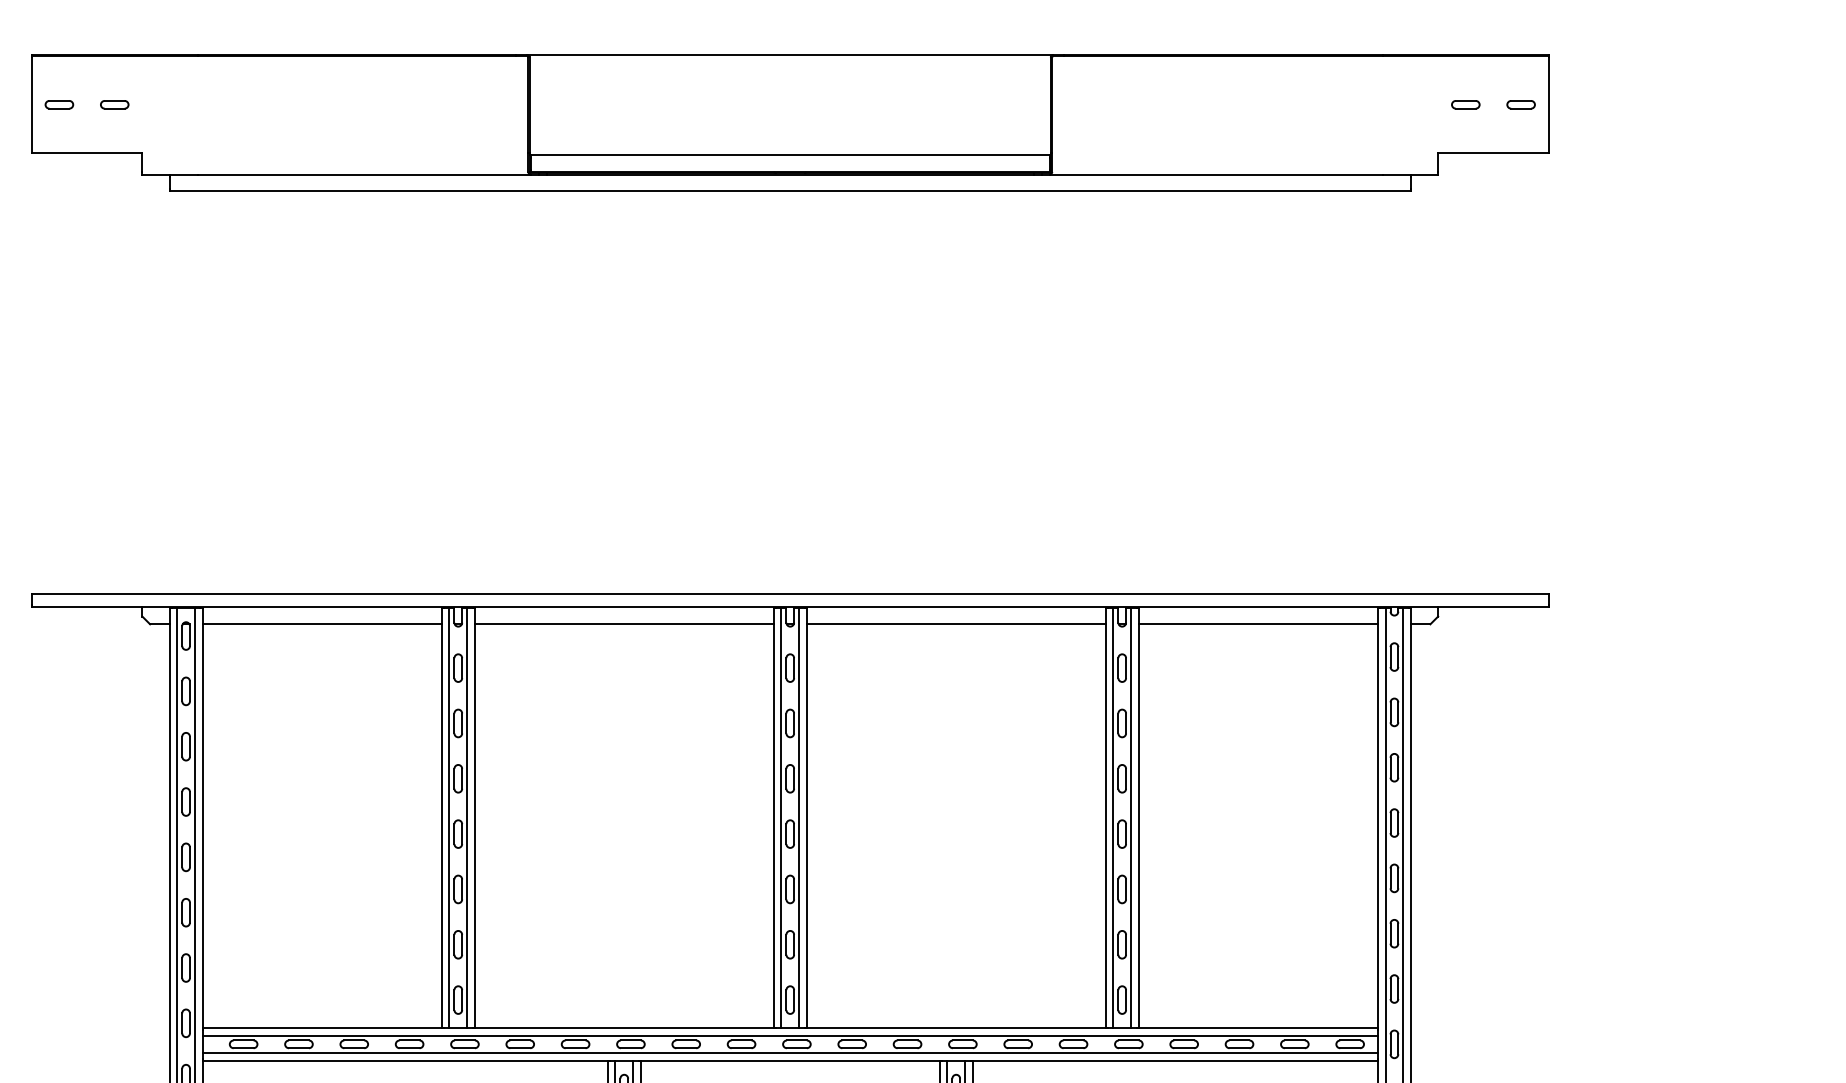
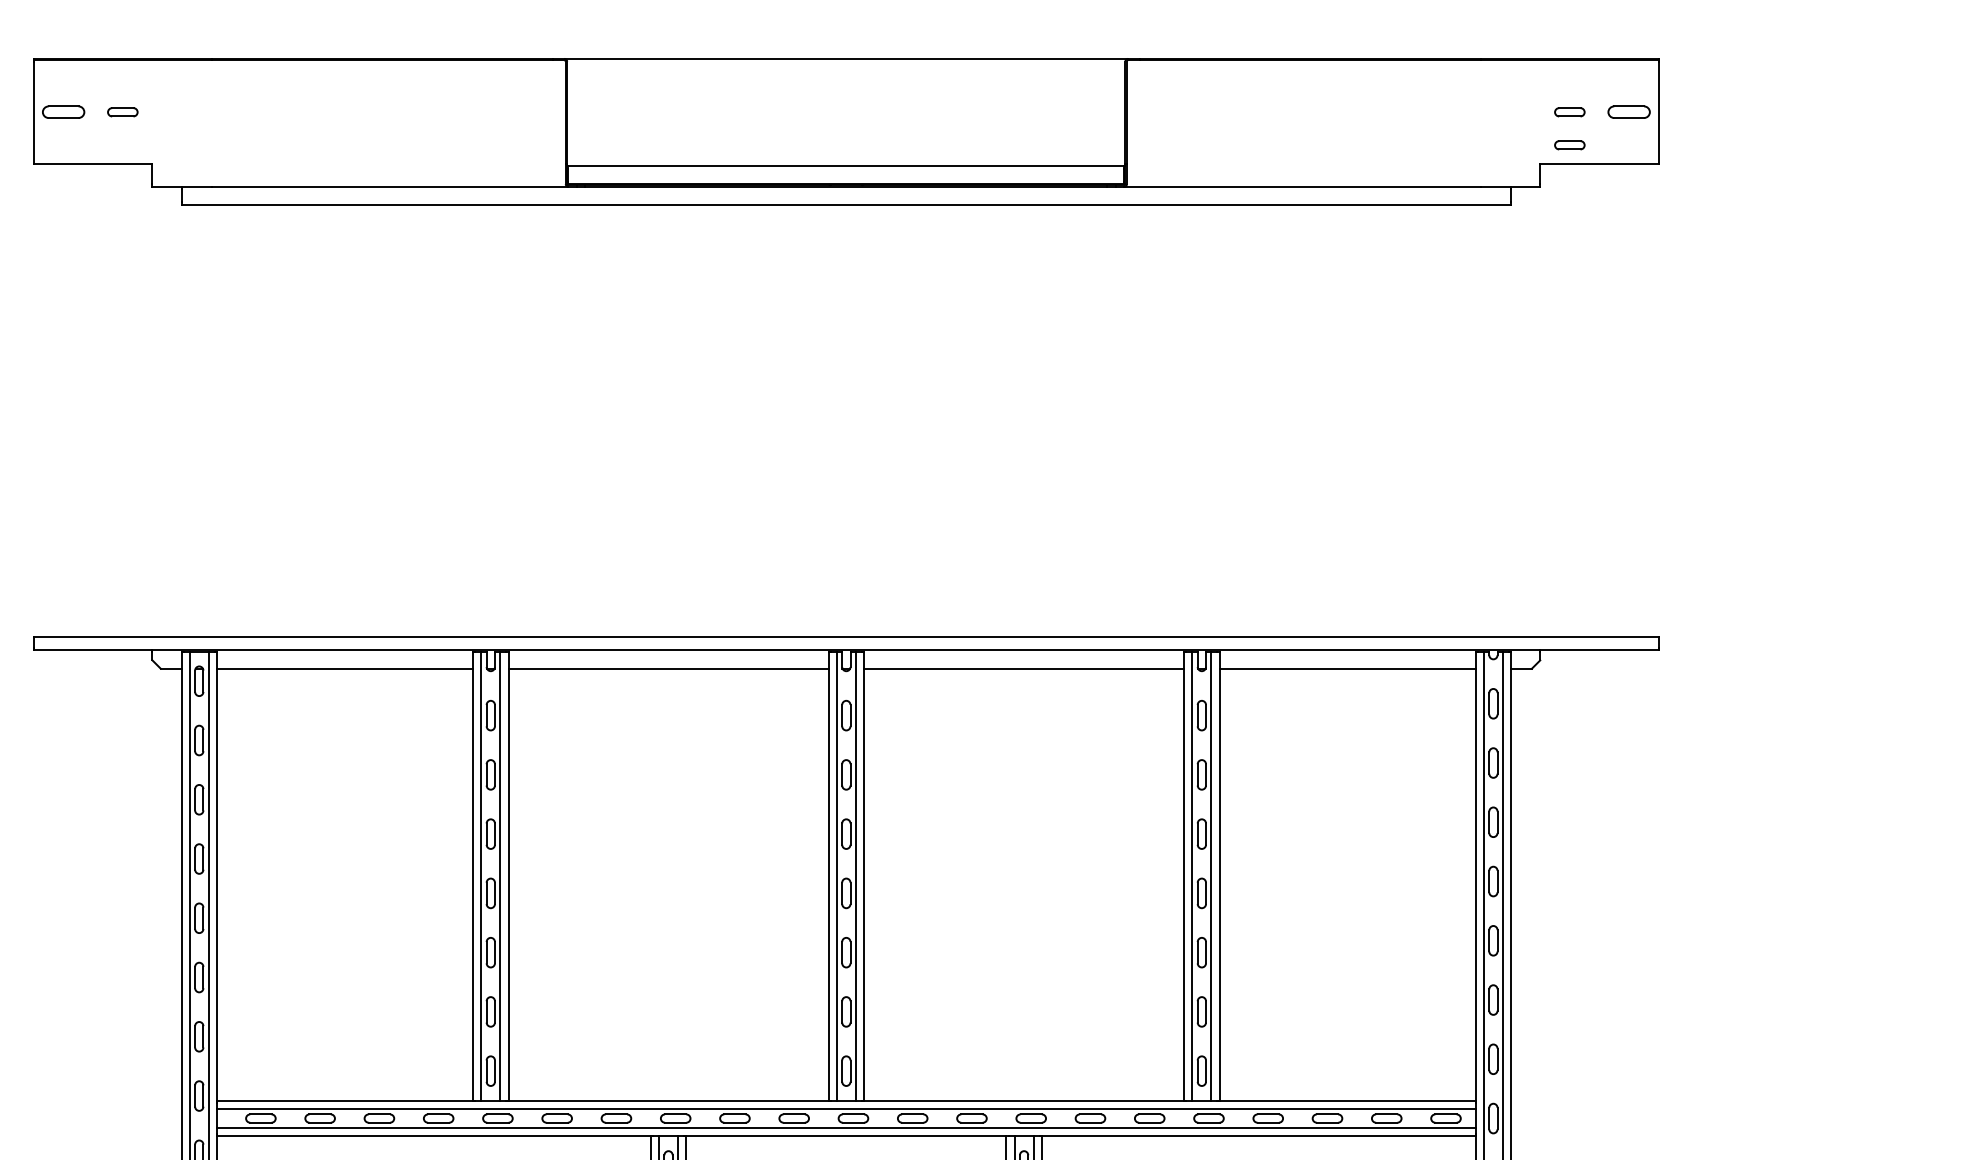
part: (59, 104) -> (63, 112), size x1.4
part: (1520, 104) -> (1628, 112), size x1.4
part: (1465, 135) -> (1569, 145), added

